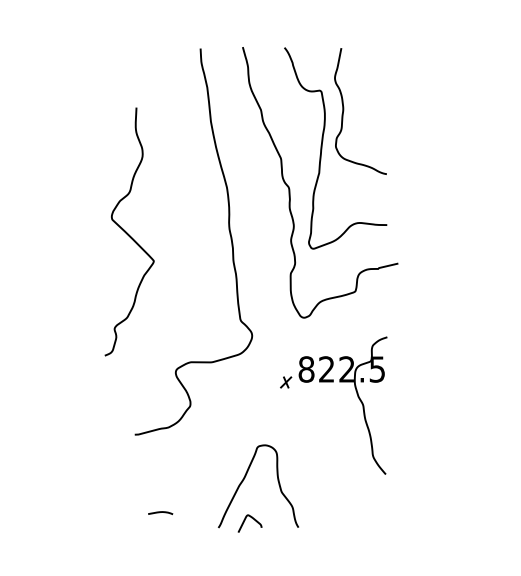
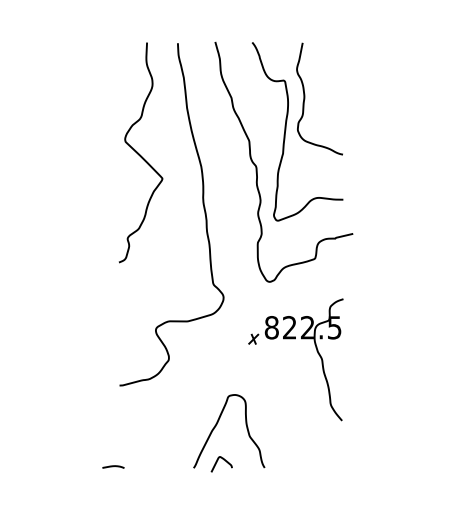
curve: (127, 232) -> (139, 153), moved
line: (160, 512) -> (113, 466), moved

